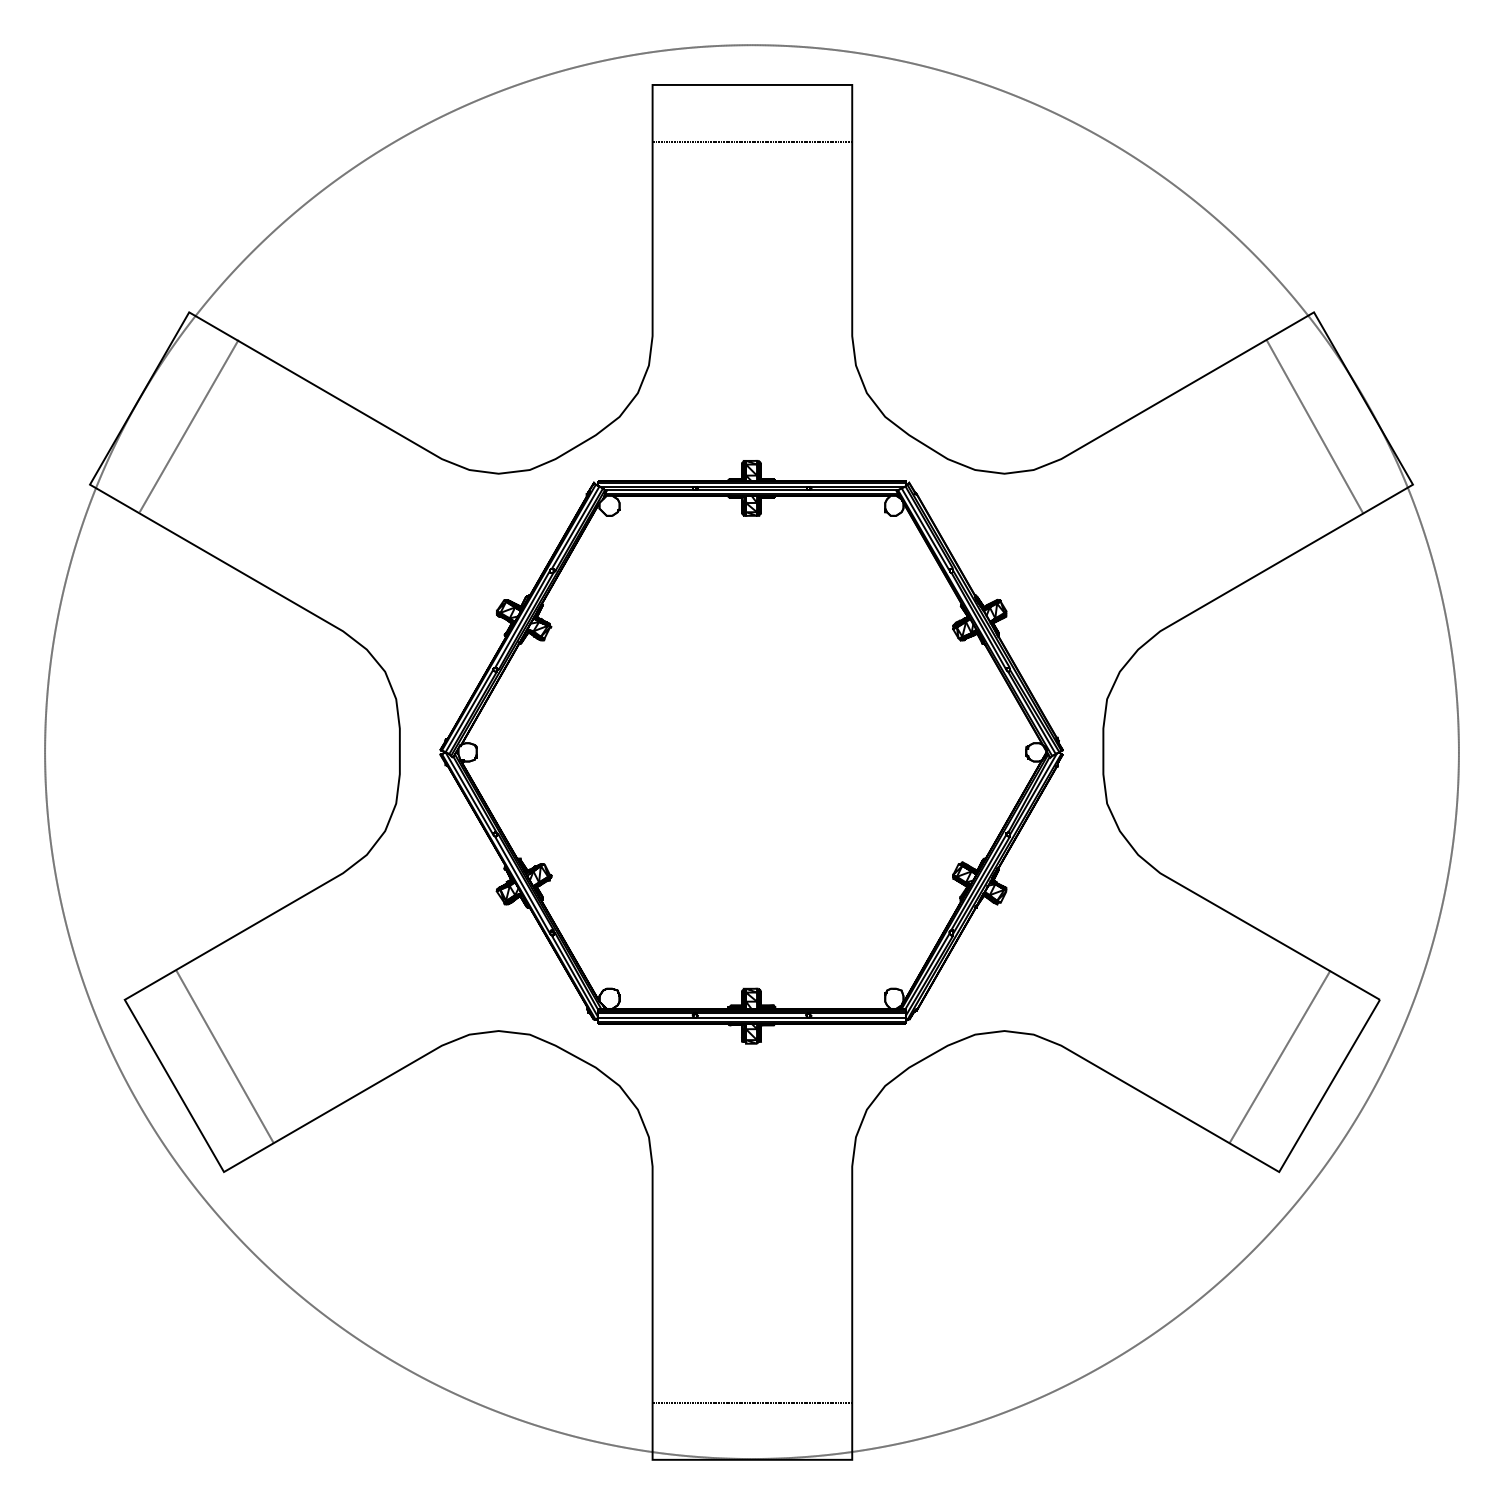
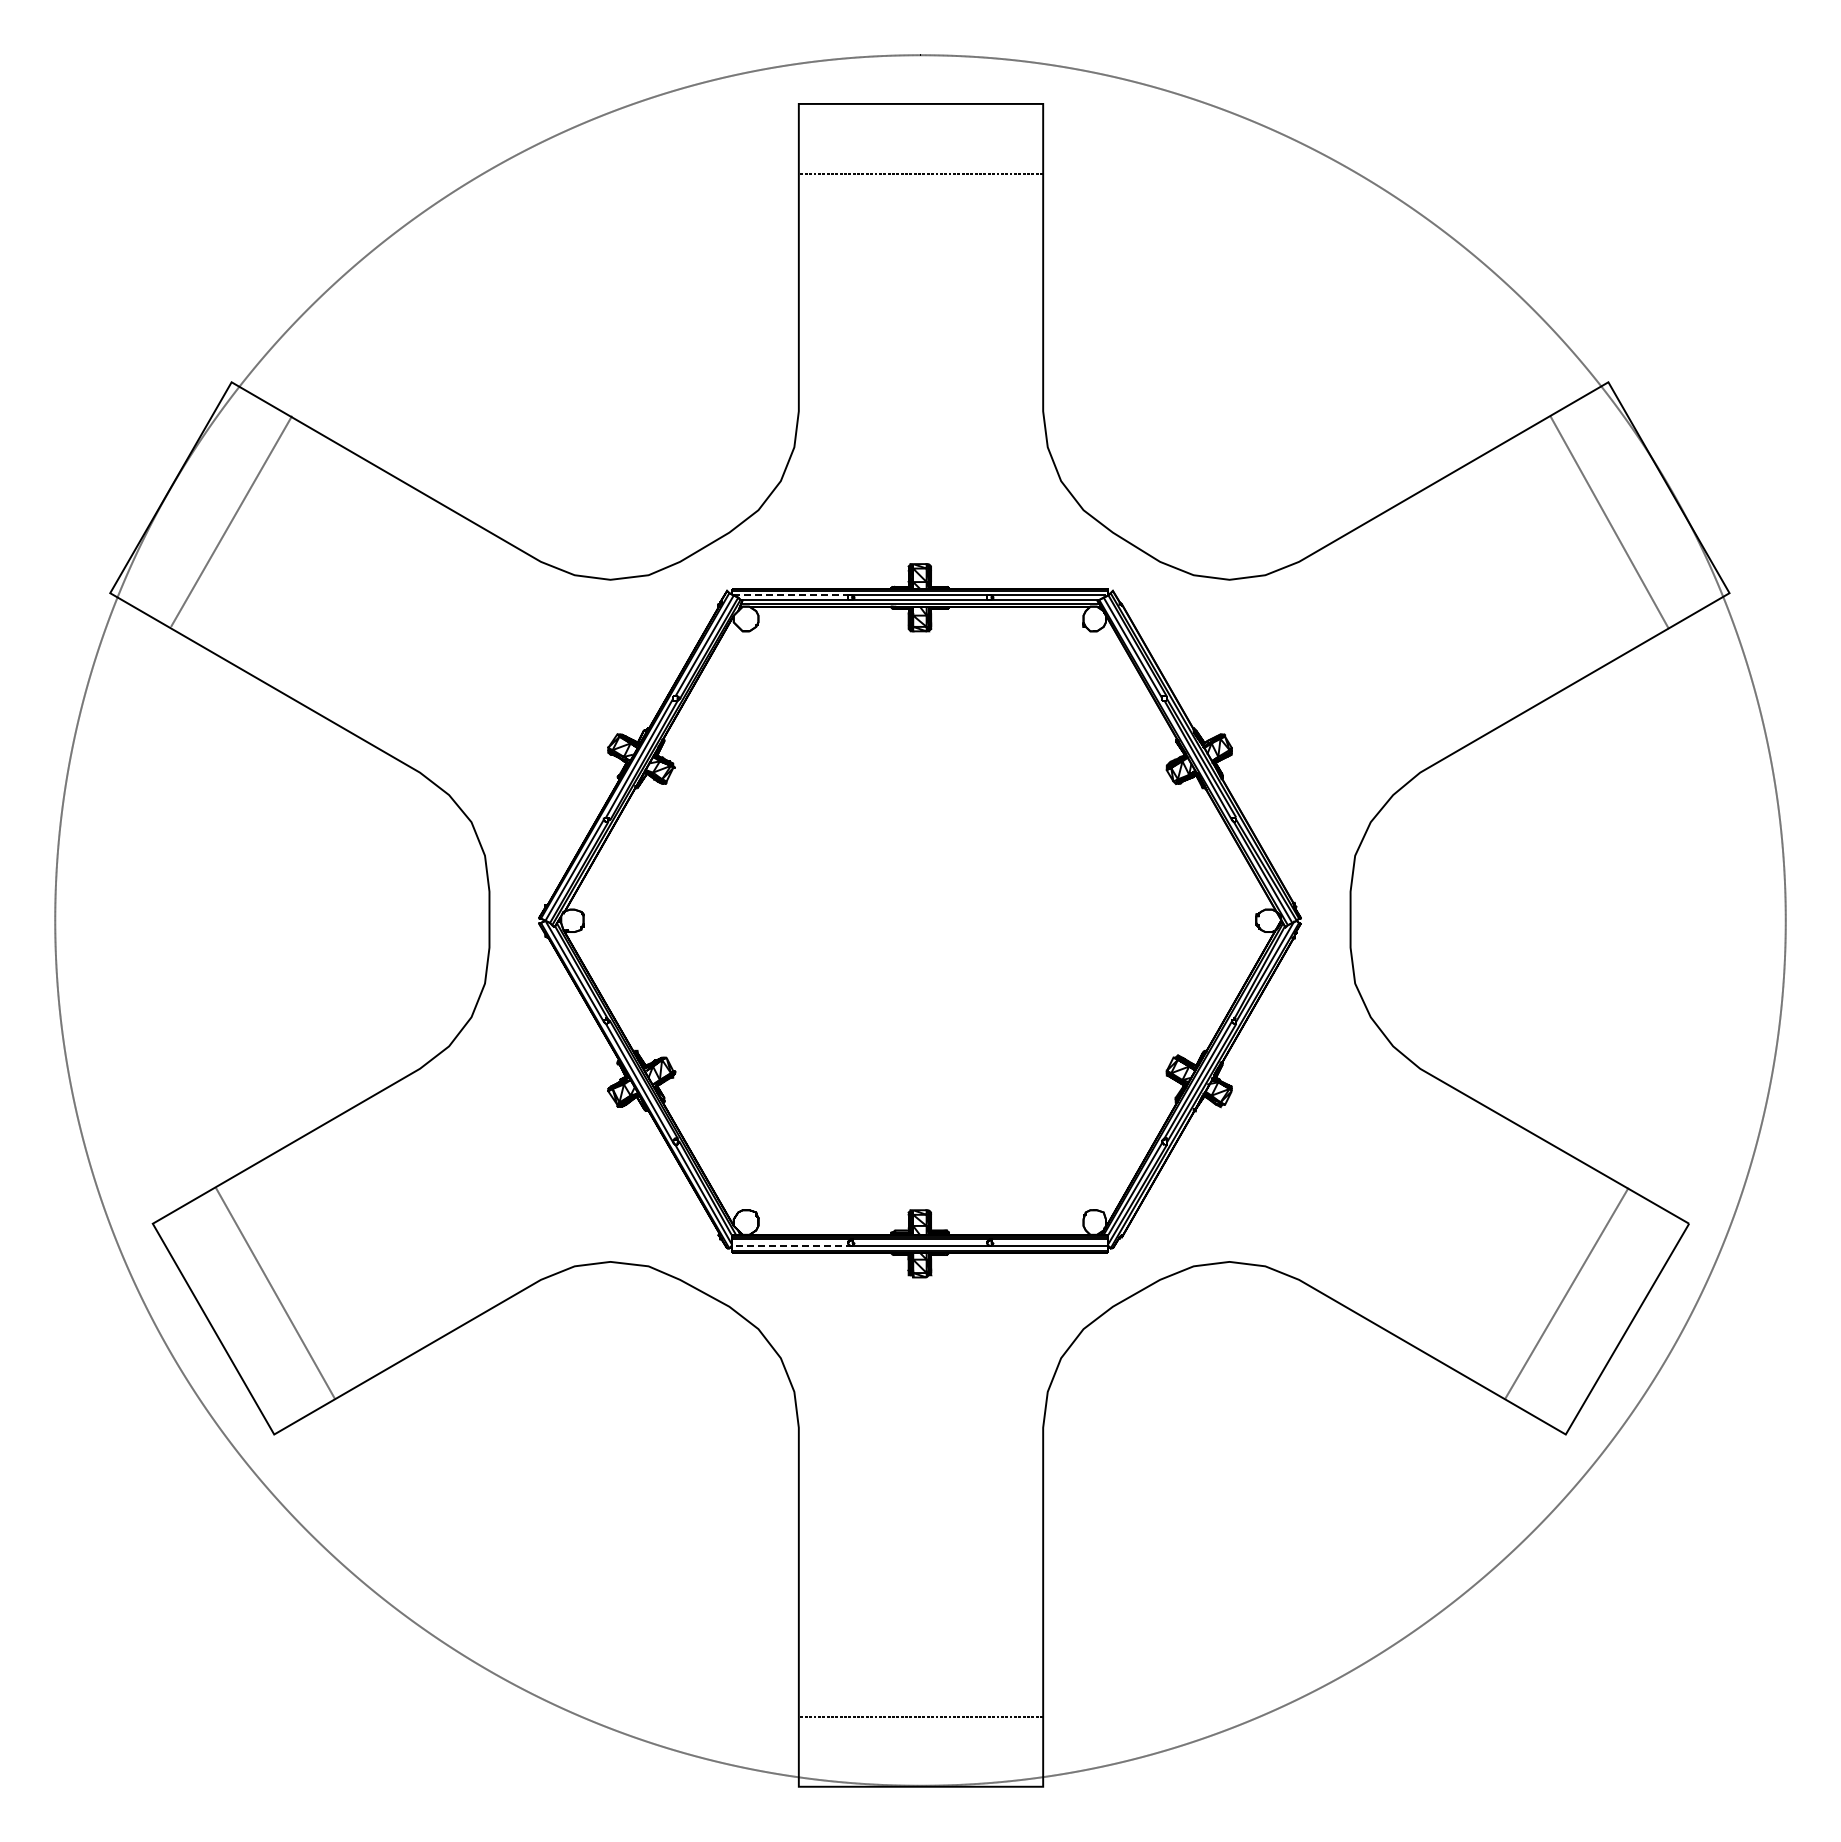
line: (646, 486) -> (791, 595), solid -> dashed
line: (643, 1018) -> (787, 1246), solid -> dashed

